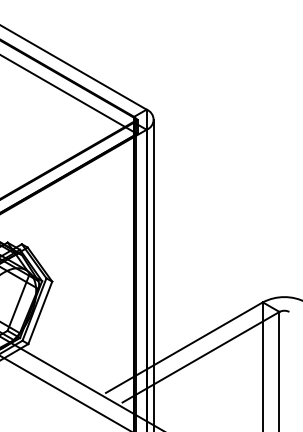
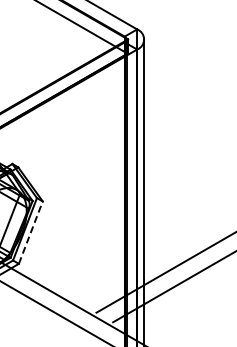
line: (40, 312) -> (31, 232), solid -> dashed

